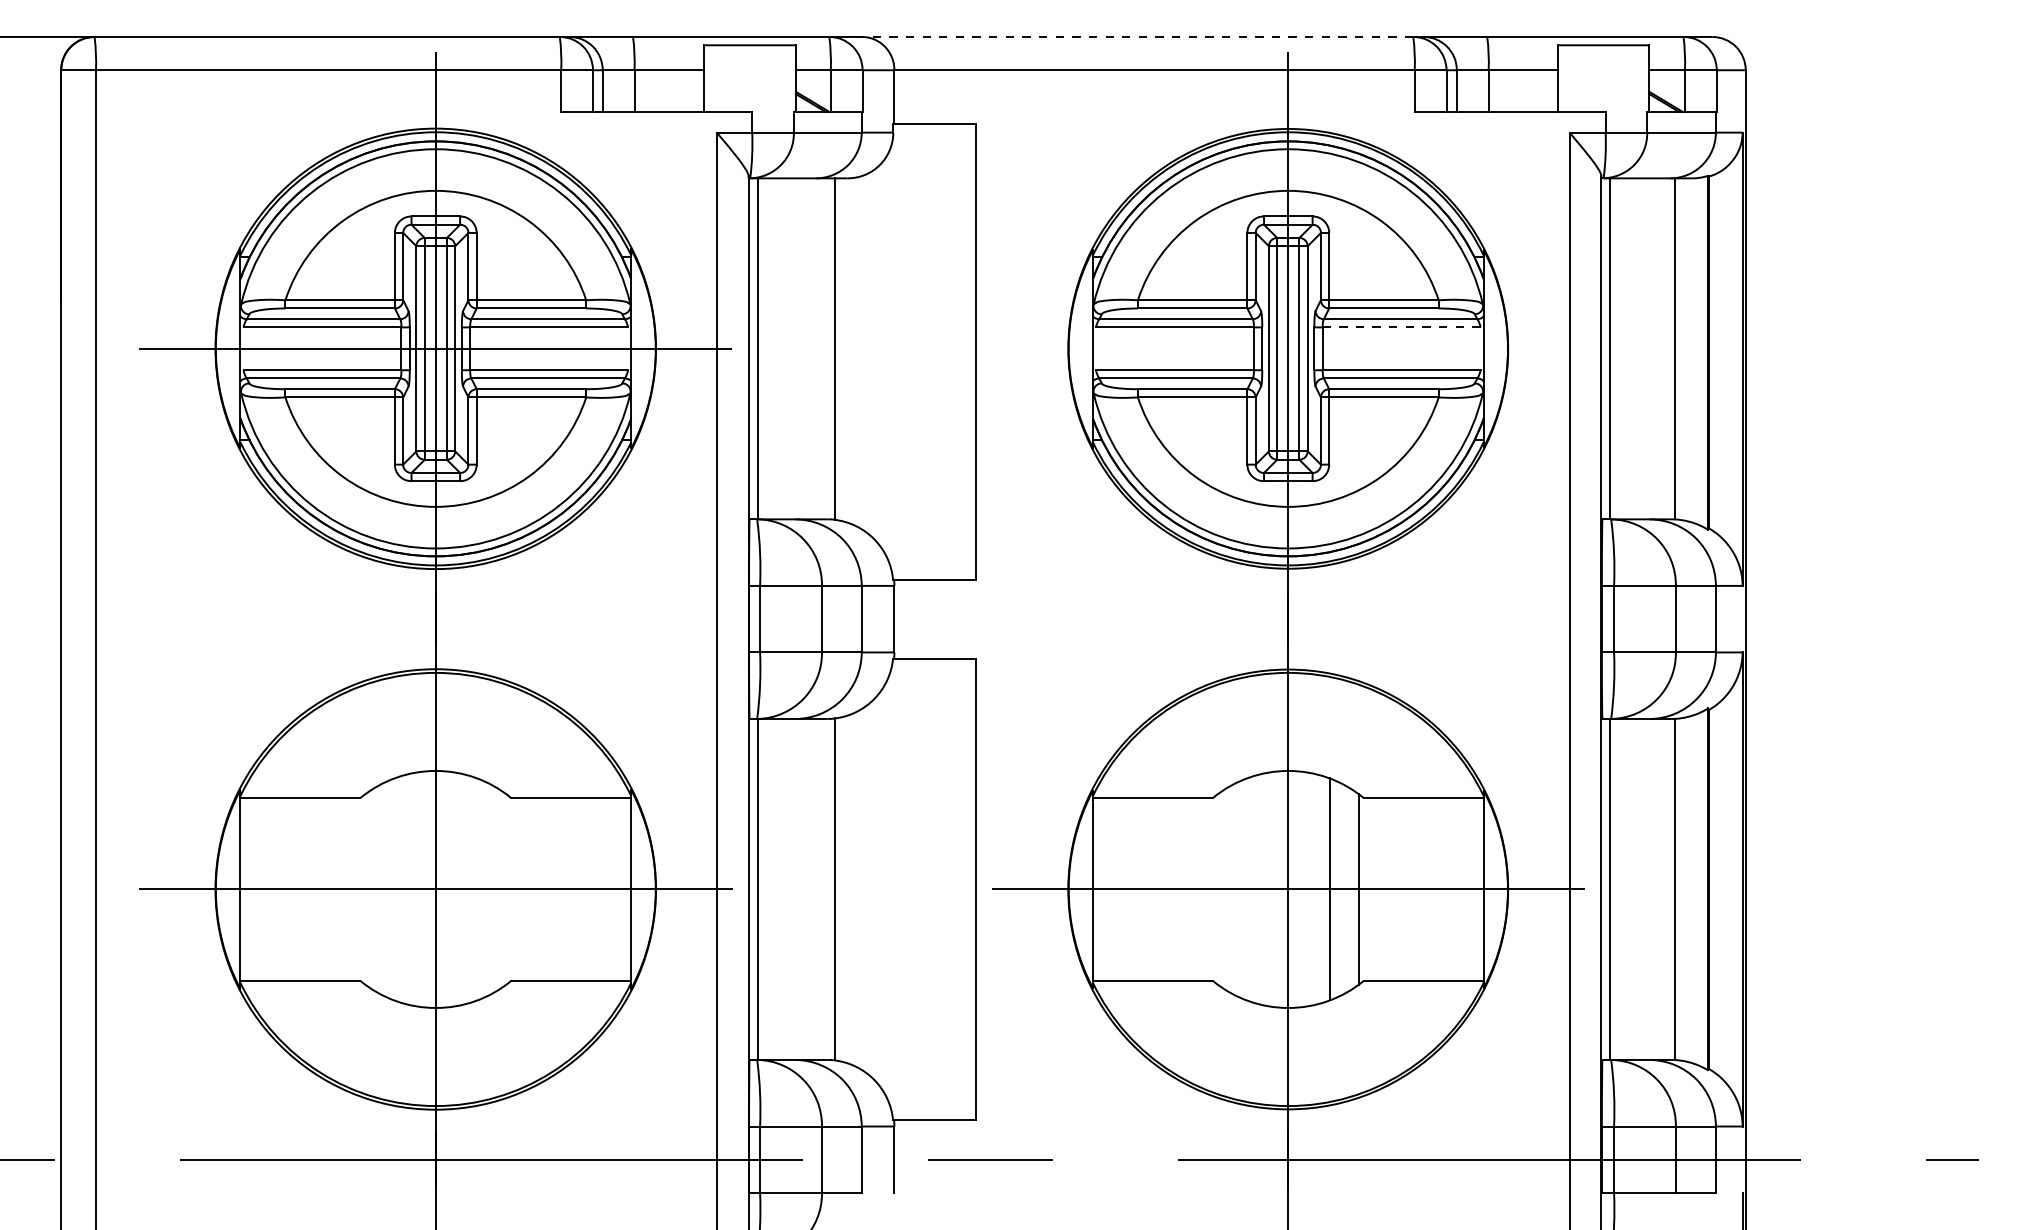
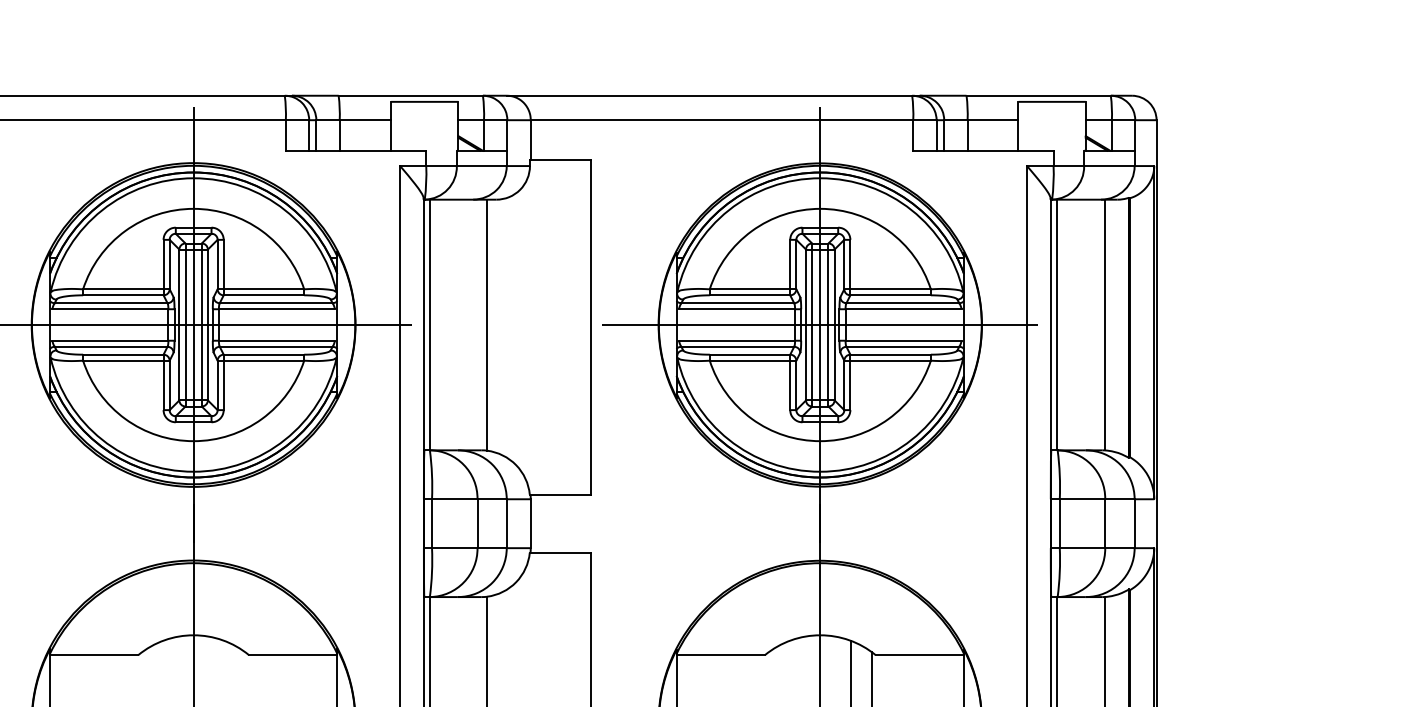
line: (1137, 36) -> (709, 95), dashed -> solid
line: (1401, 327) -> (903, 309), dashed -> solid
line: (1287, 348) -> (819, 324), added

